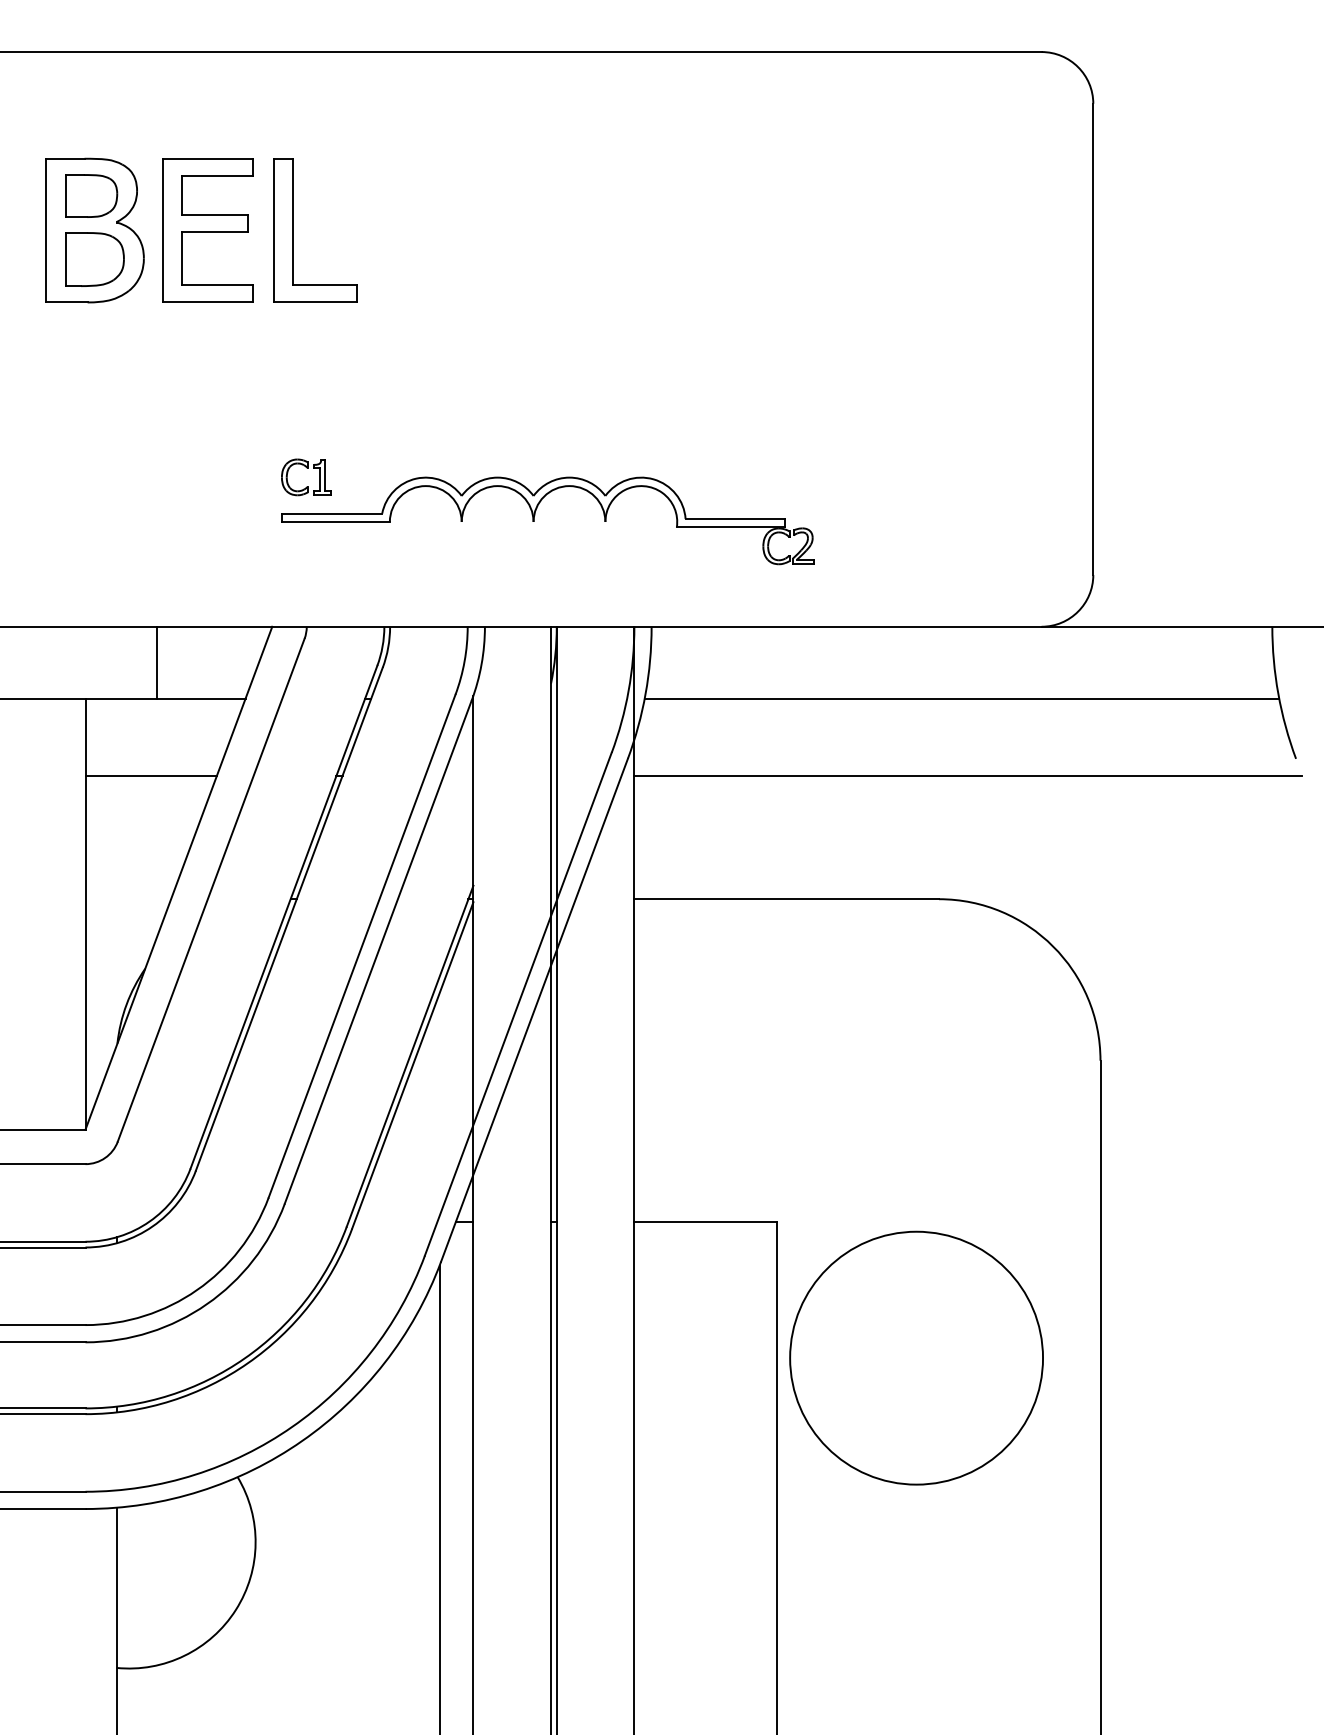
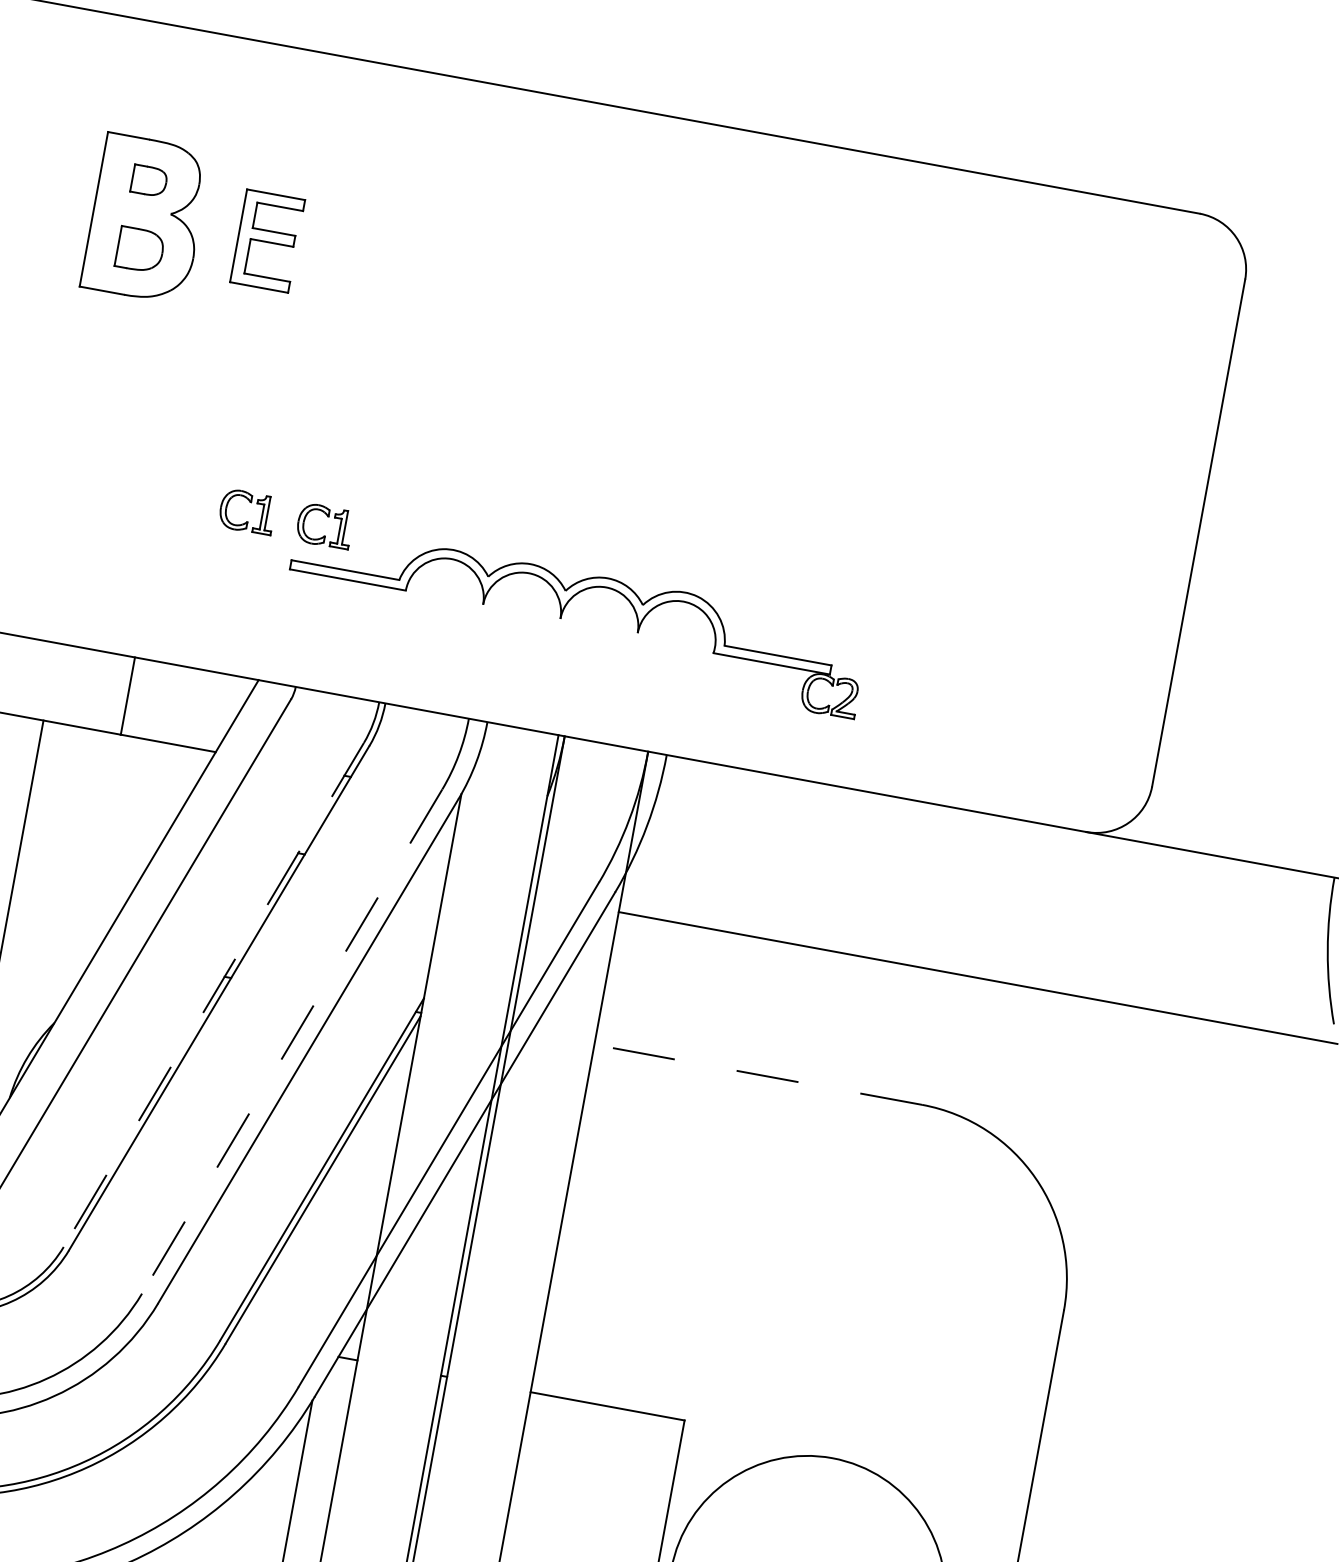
part: (91, 195) -> (149, 180), size x0.6
part: (207, 230) -> (267, 240), size x0.6
part: (293, 230) -> (359, 257), removed
part: (94, 259) -> (139, 249), size x0.7
part: (234, 468) -> (249, 502), added
line: (961, 698) -> (985, 893), removed
line: (150, 775) -> (98, 816), removed
line: (786, 899) -> (758, 1075), solid -> dashed
line: (283, 917) -> (213, 995), solid -> dashed
line: (361, 946) -> (291, 1041), solid -> dashed

